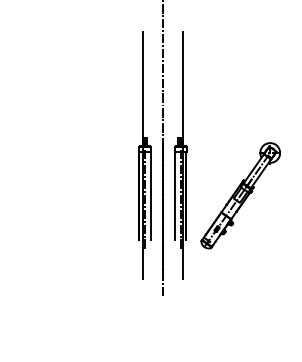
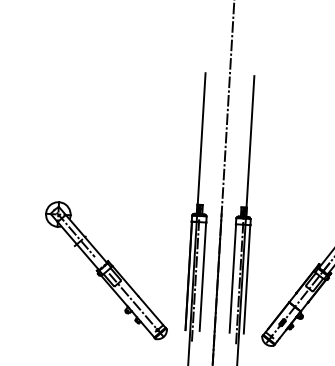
part: (72, 195) -> (105, 270), added

